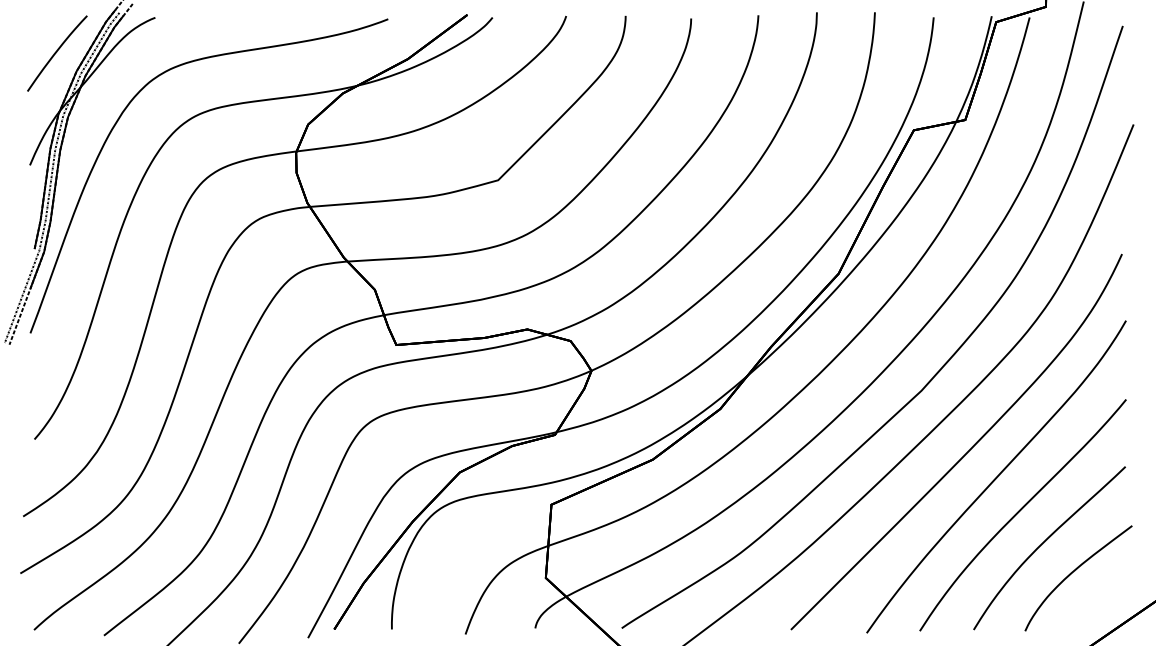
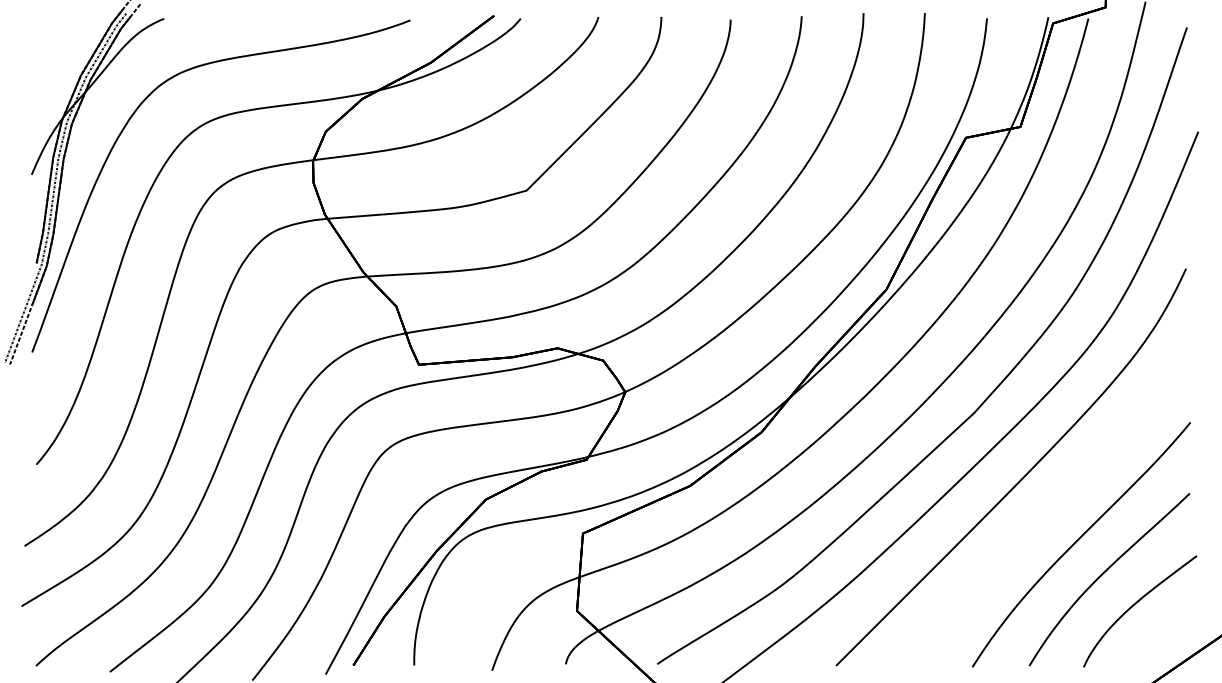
part: (57, 53) -> (60, 56), removed
curve: (996, 476) -> (1053, 503), removed

